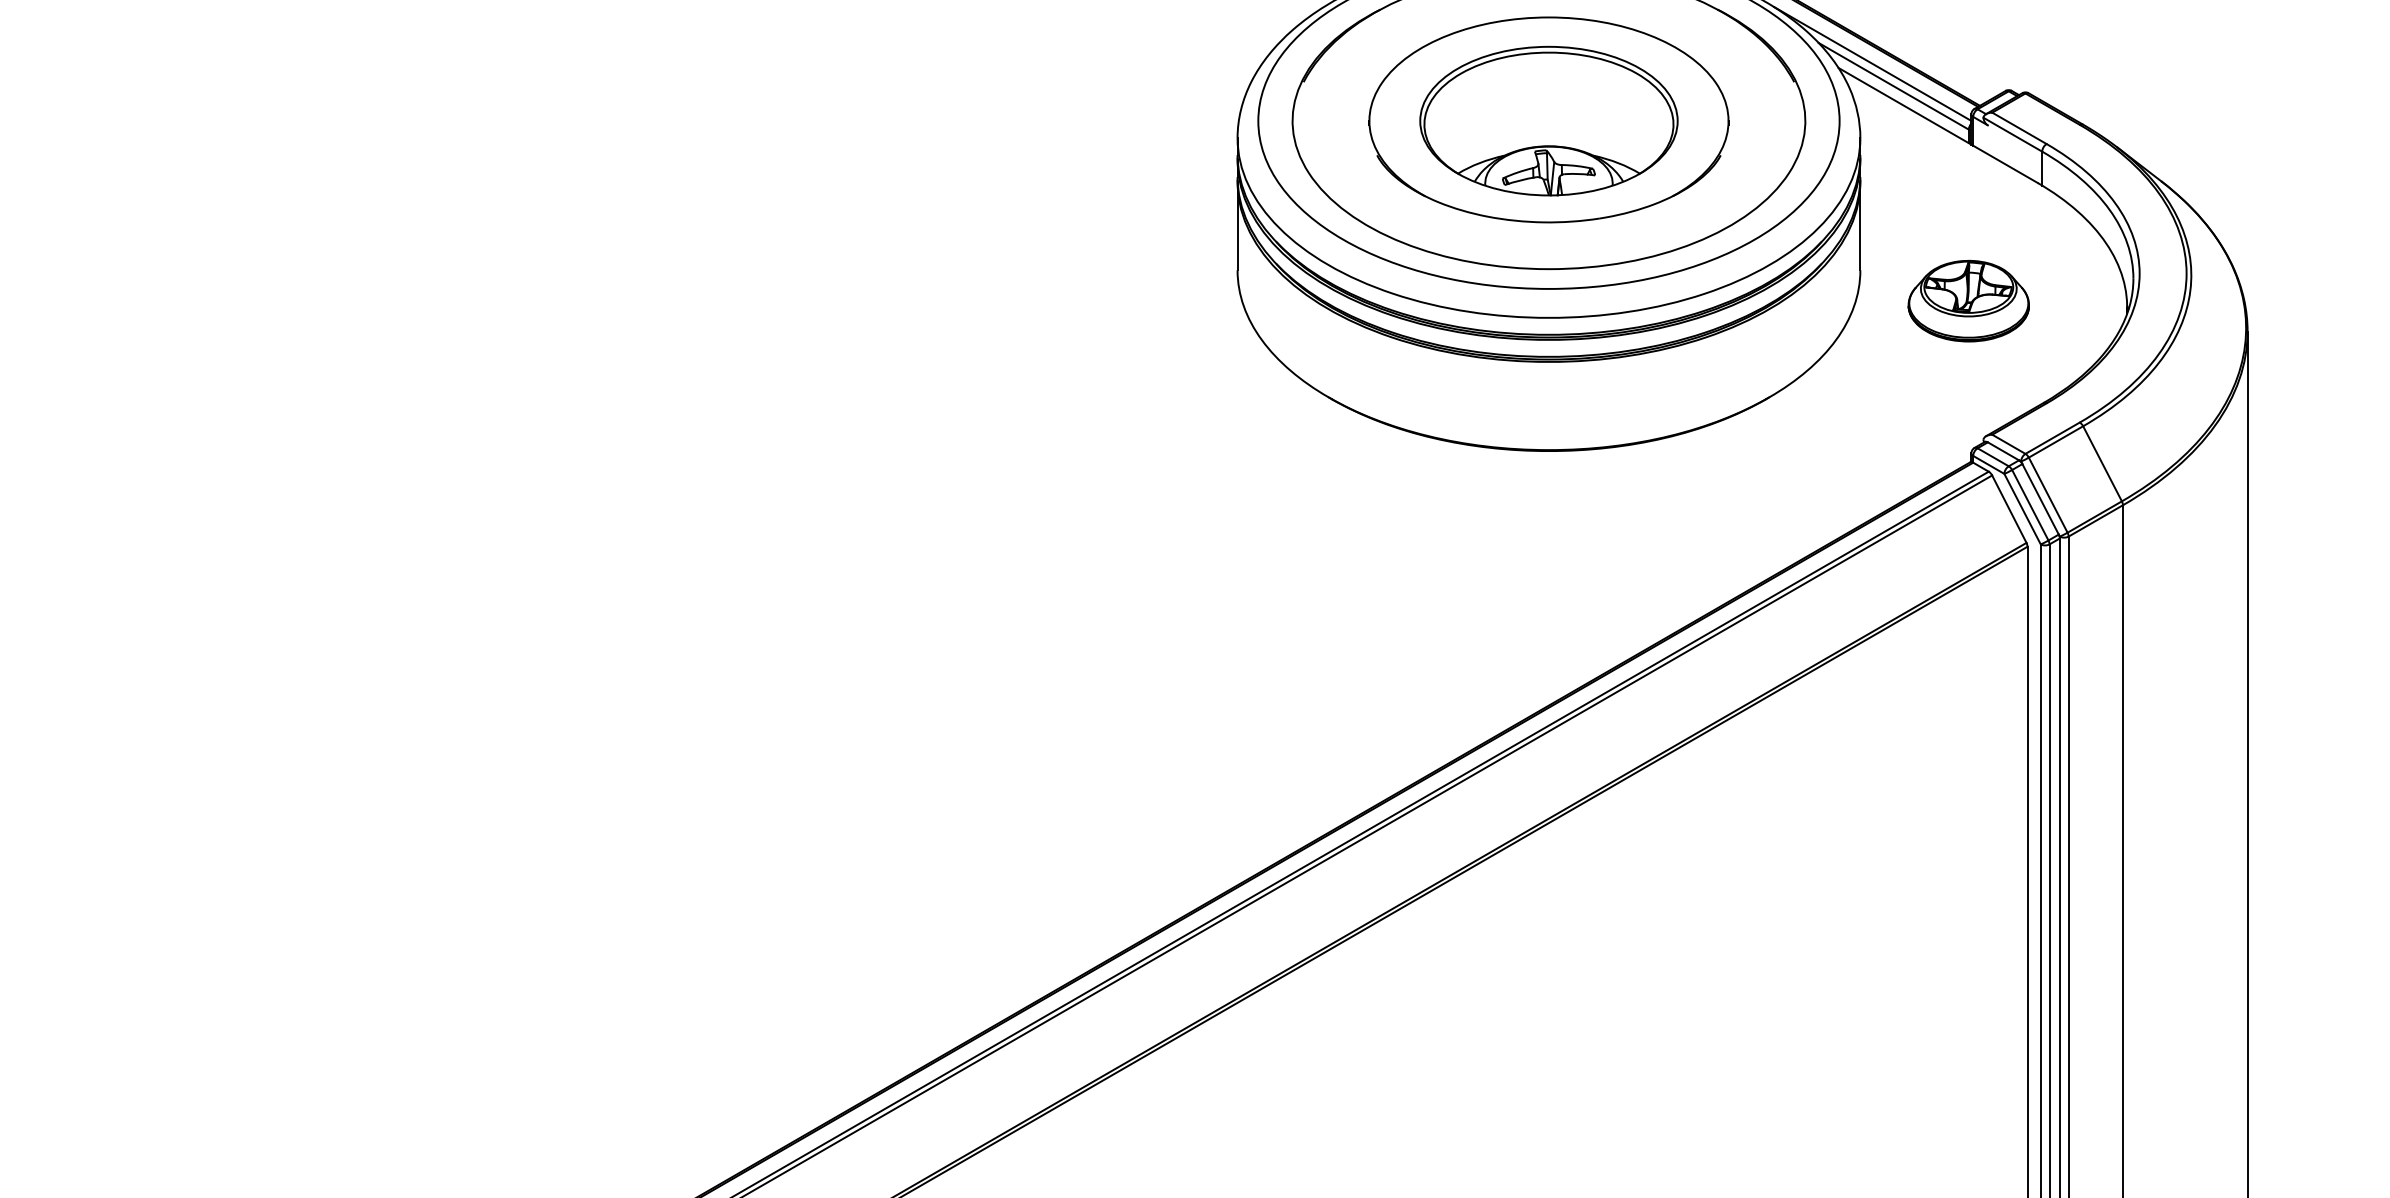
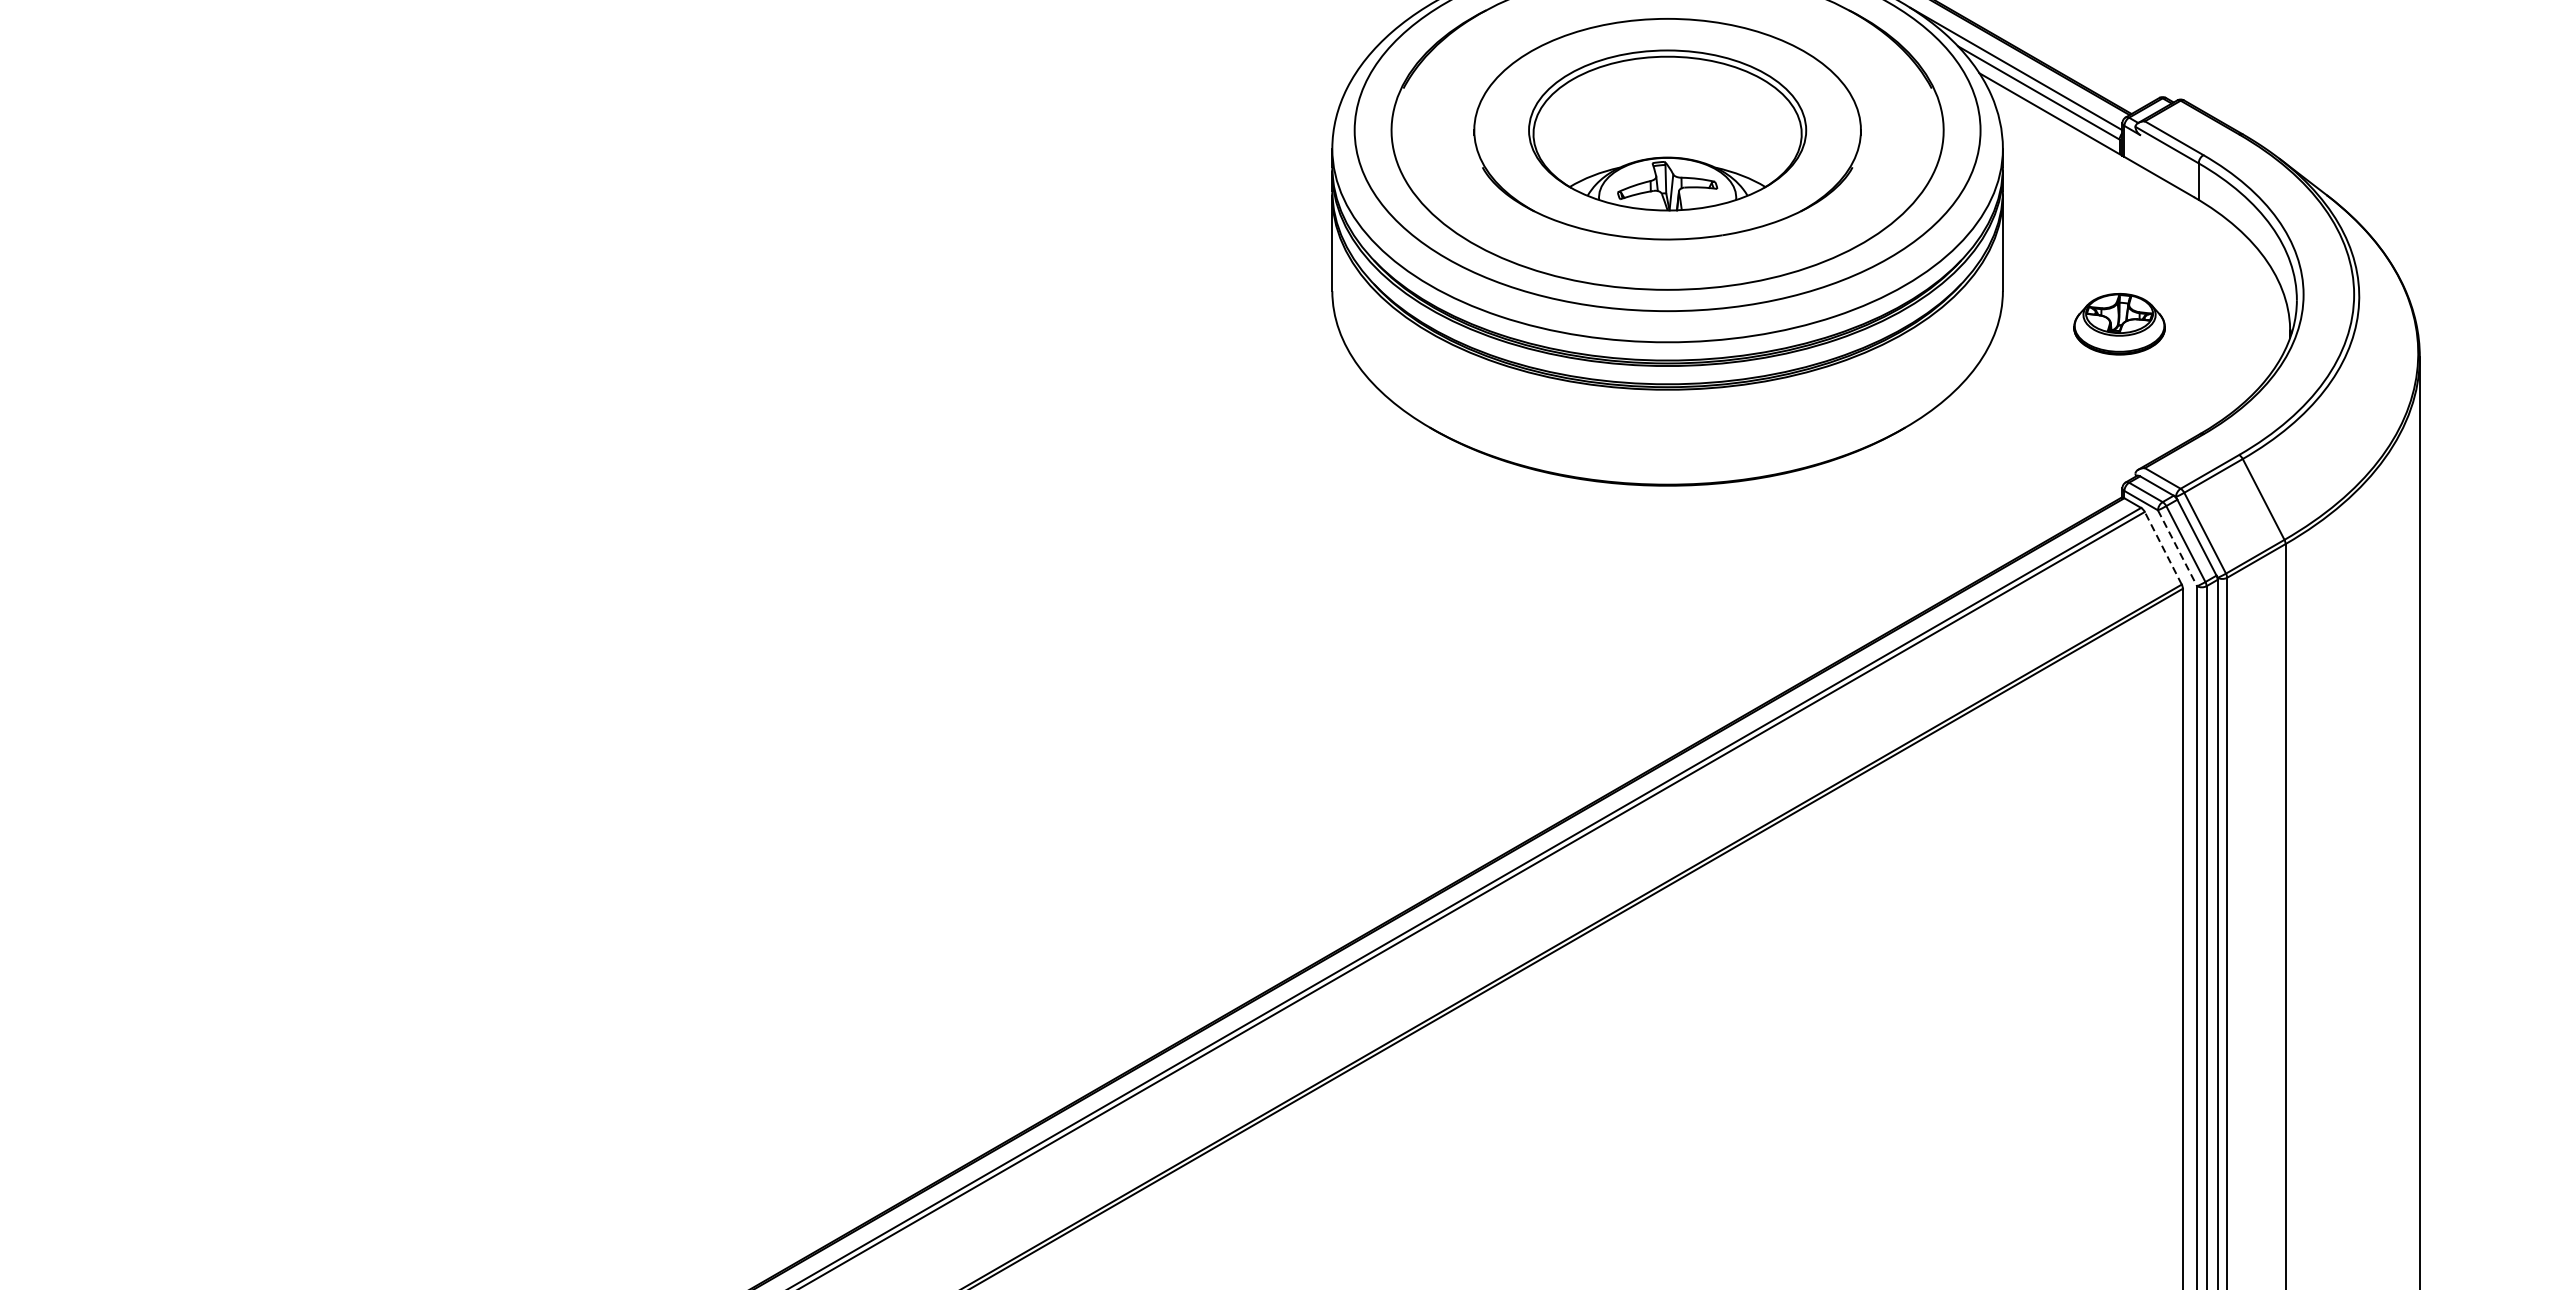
part: (1968, 300) -> (2119, 323), size x0.7
line: (2009, 509) -> (2163, 548), solid -> dashed
line: (2022, 509) -> (2177, 548), solid -> dashed

